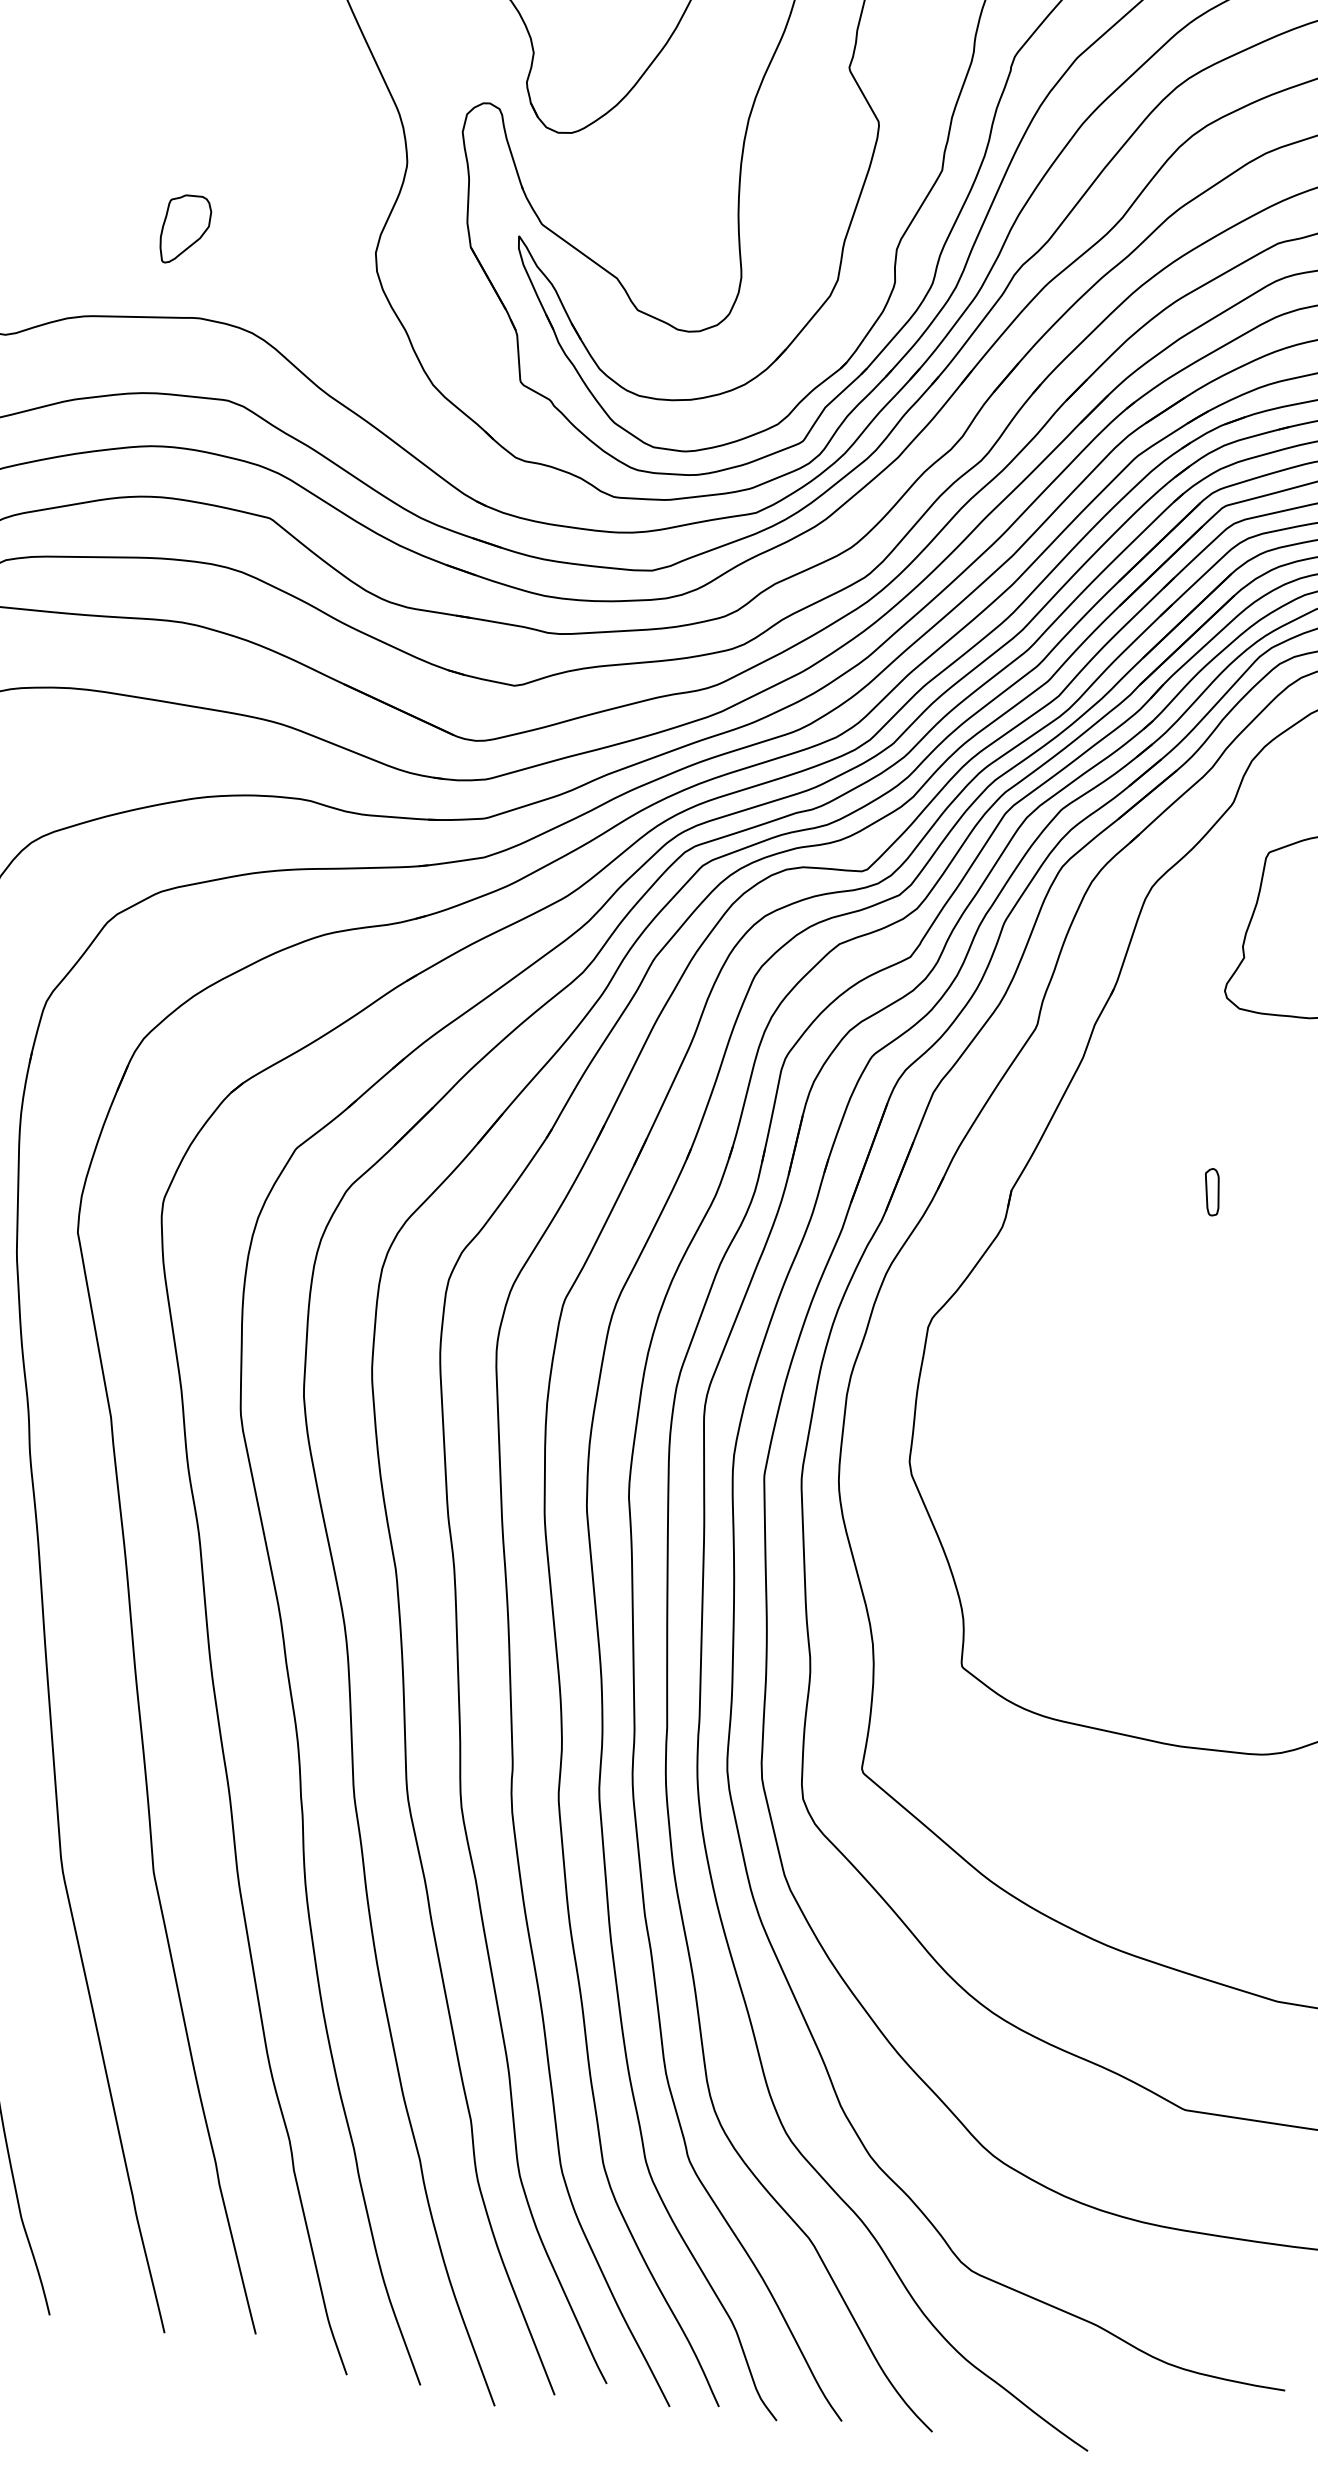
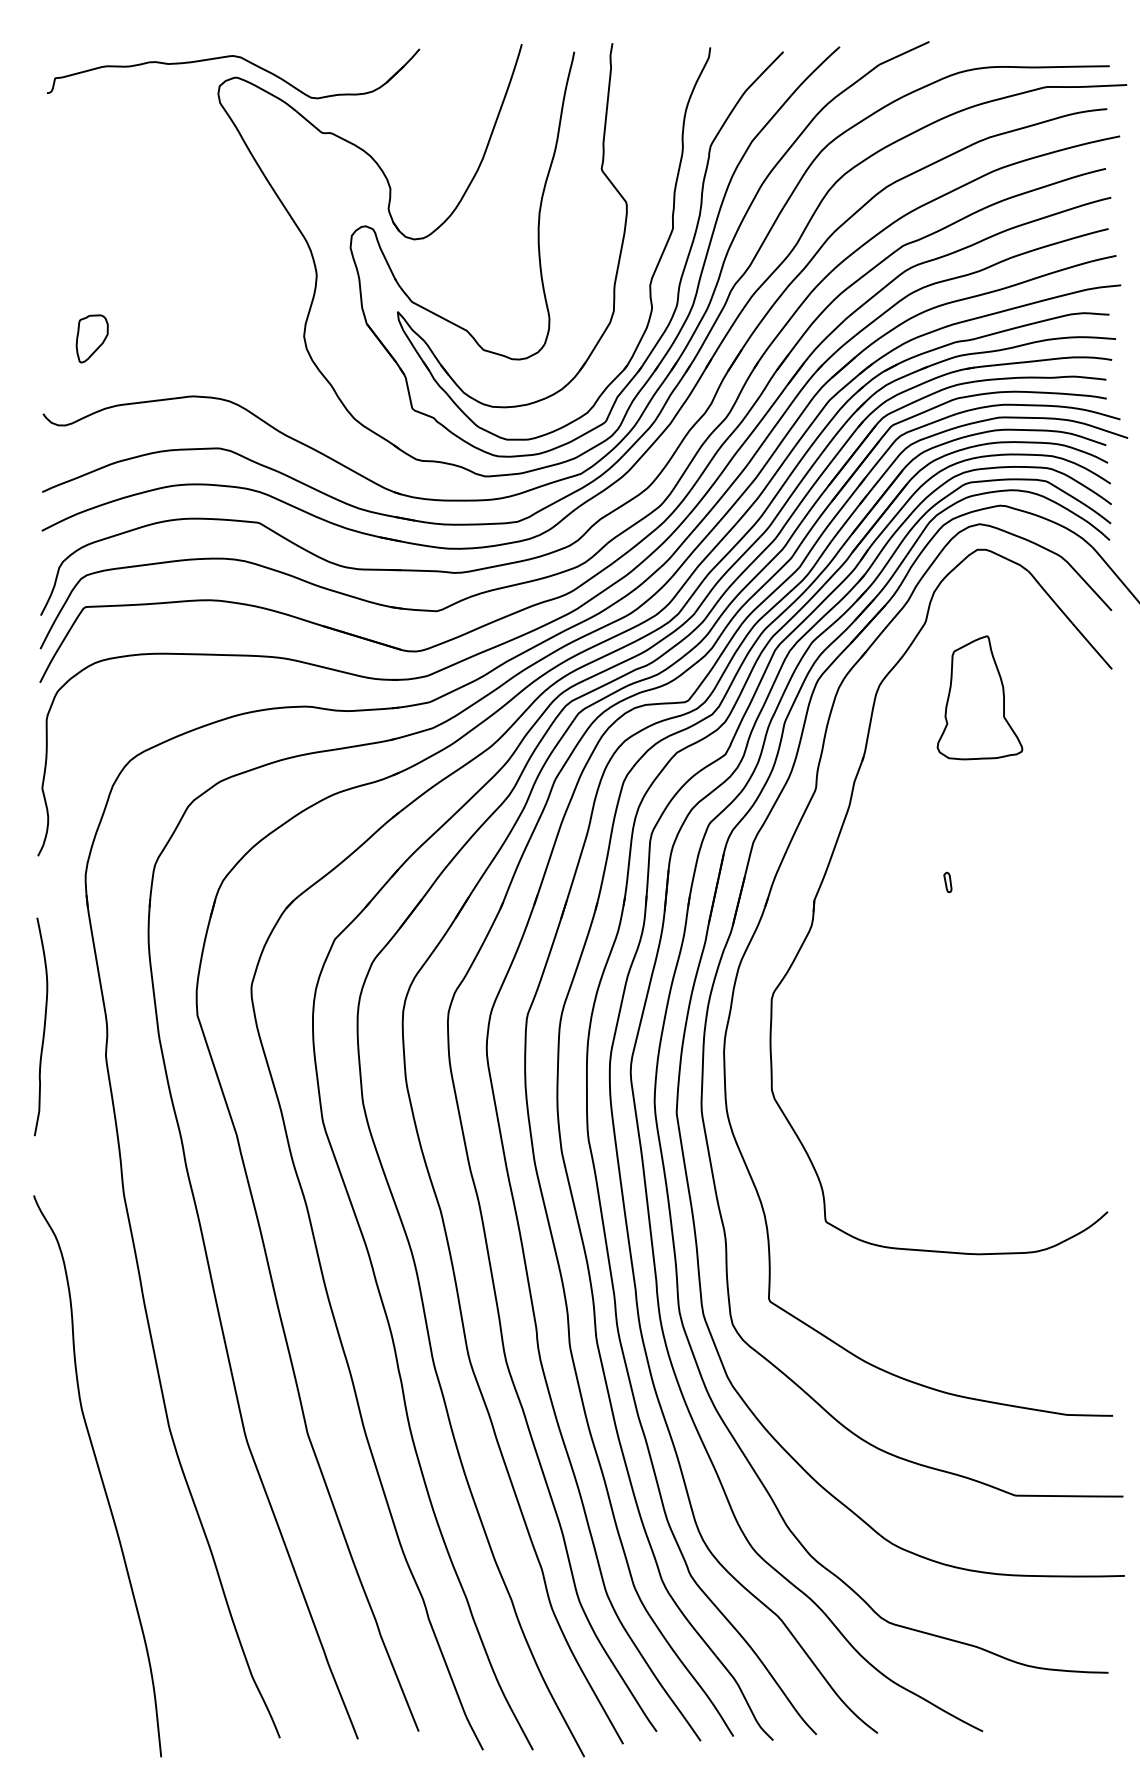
part: (184, 229) -> (91, 338), moved
part: (1211, 1190) -> (947, 881), size x0.62

